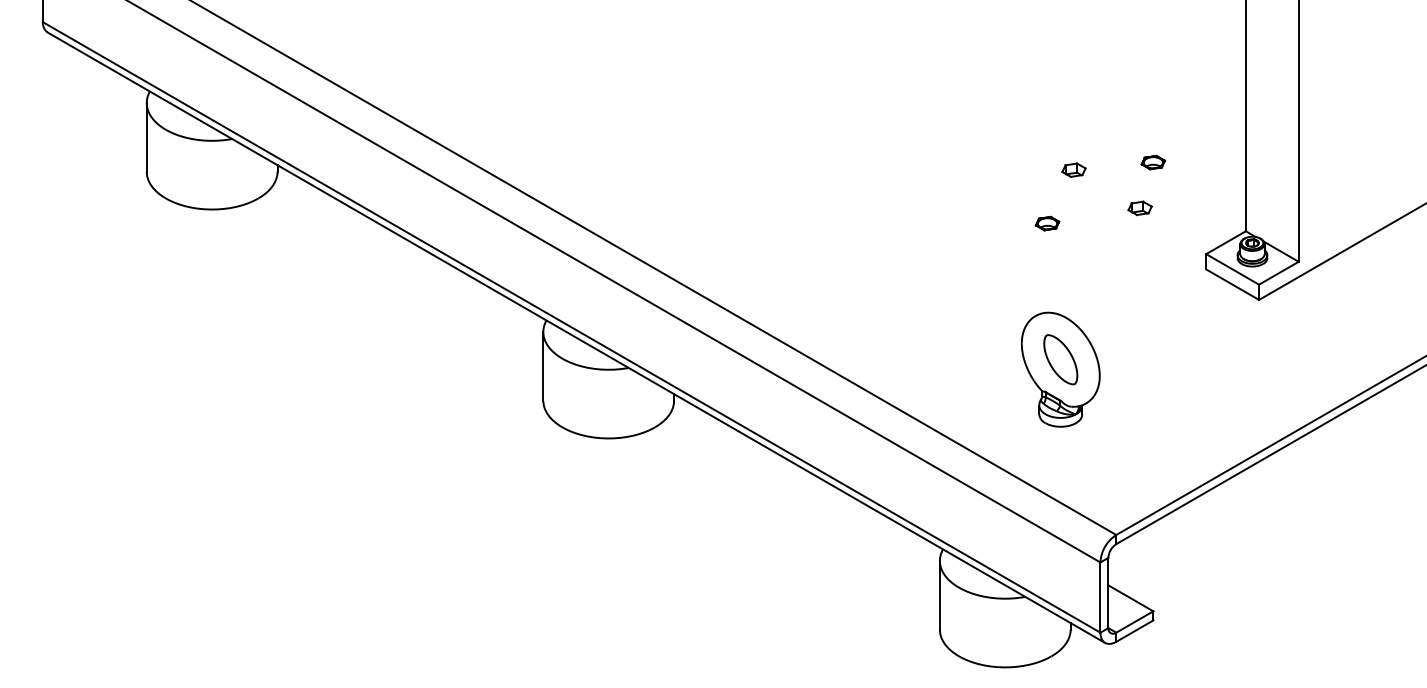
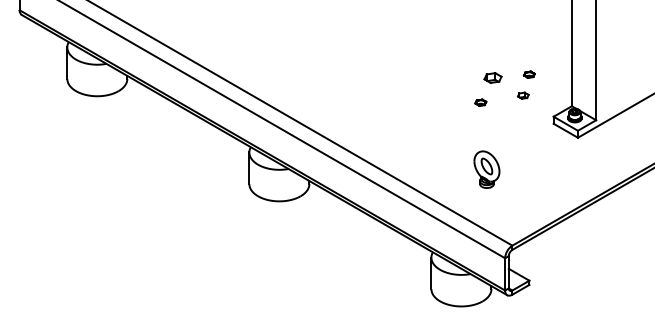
part: (1072, 170) -> (492, 78), size x1.6
part: (1059, 369) -> (486, 169), size x0.7

